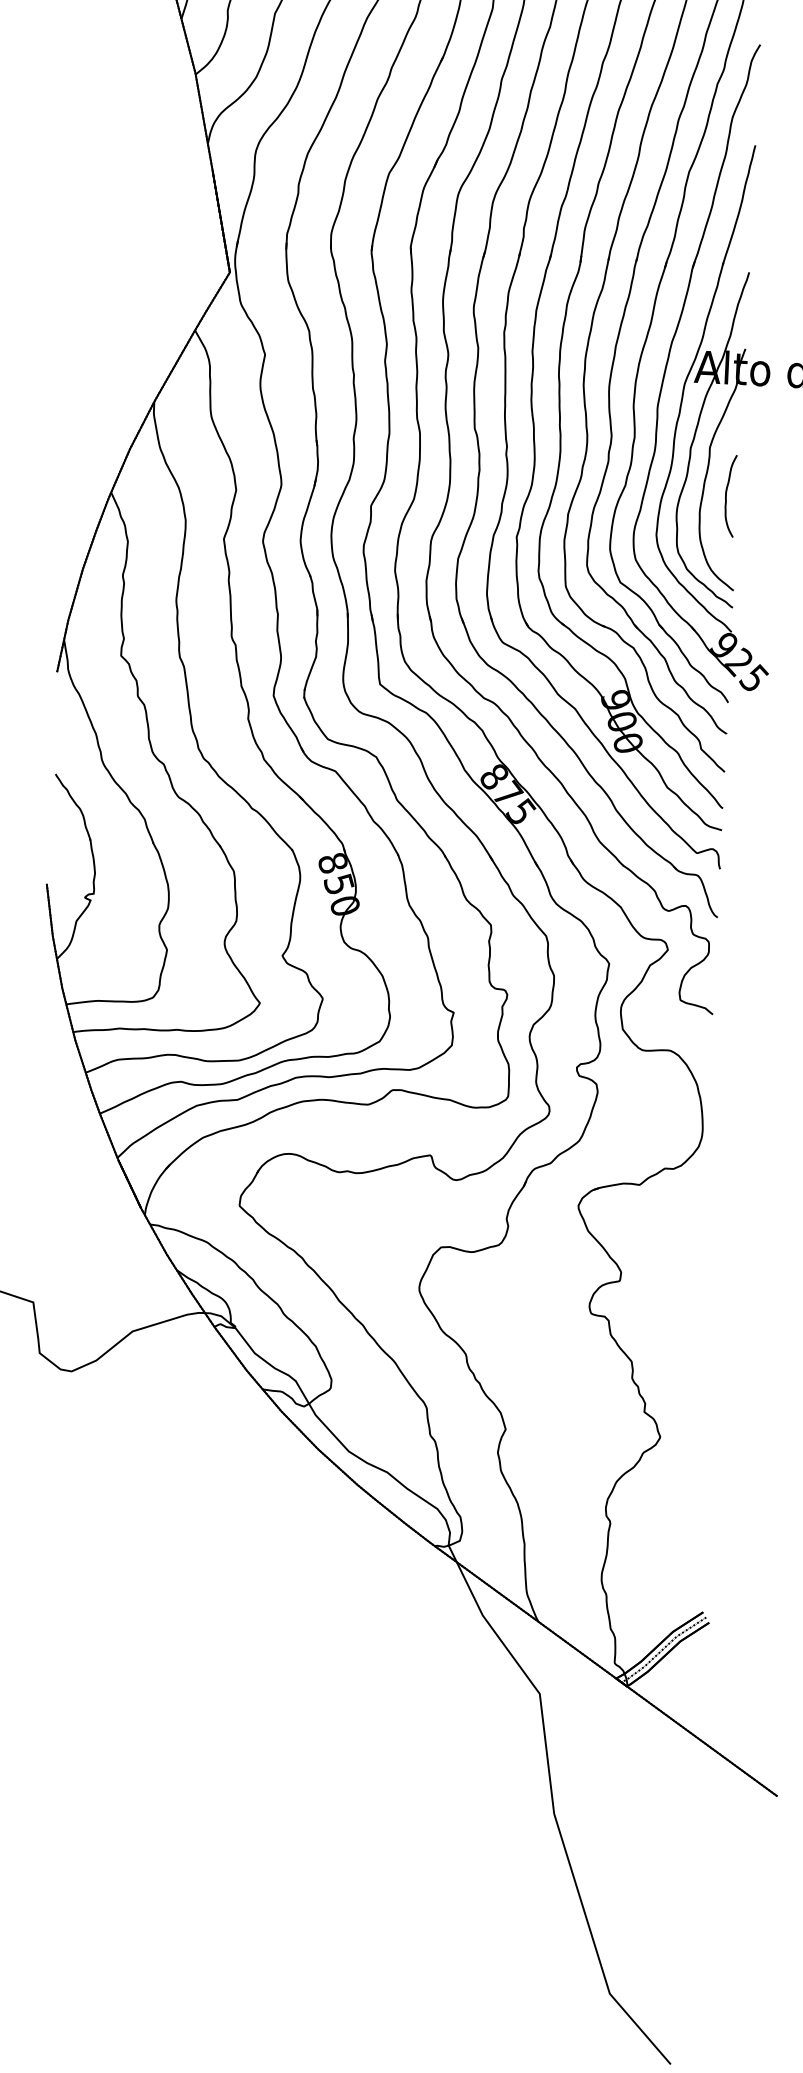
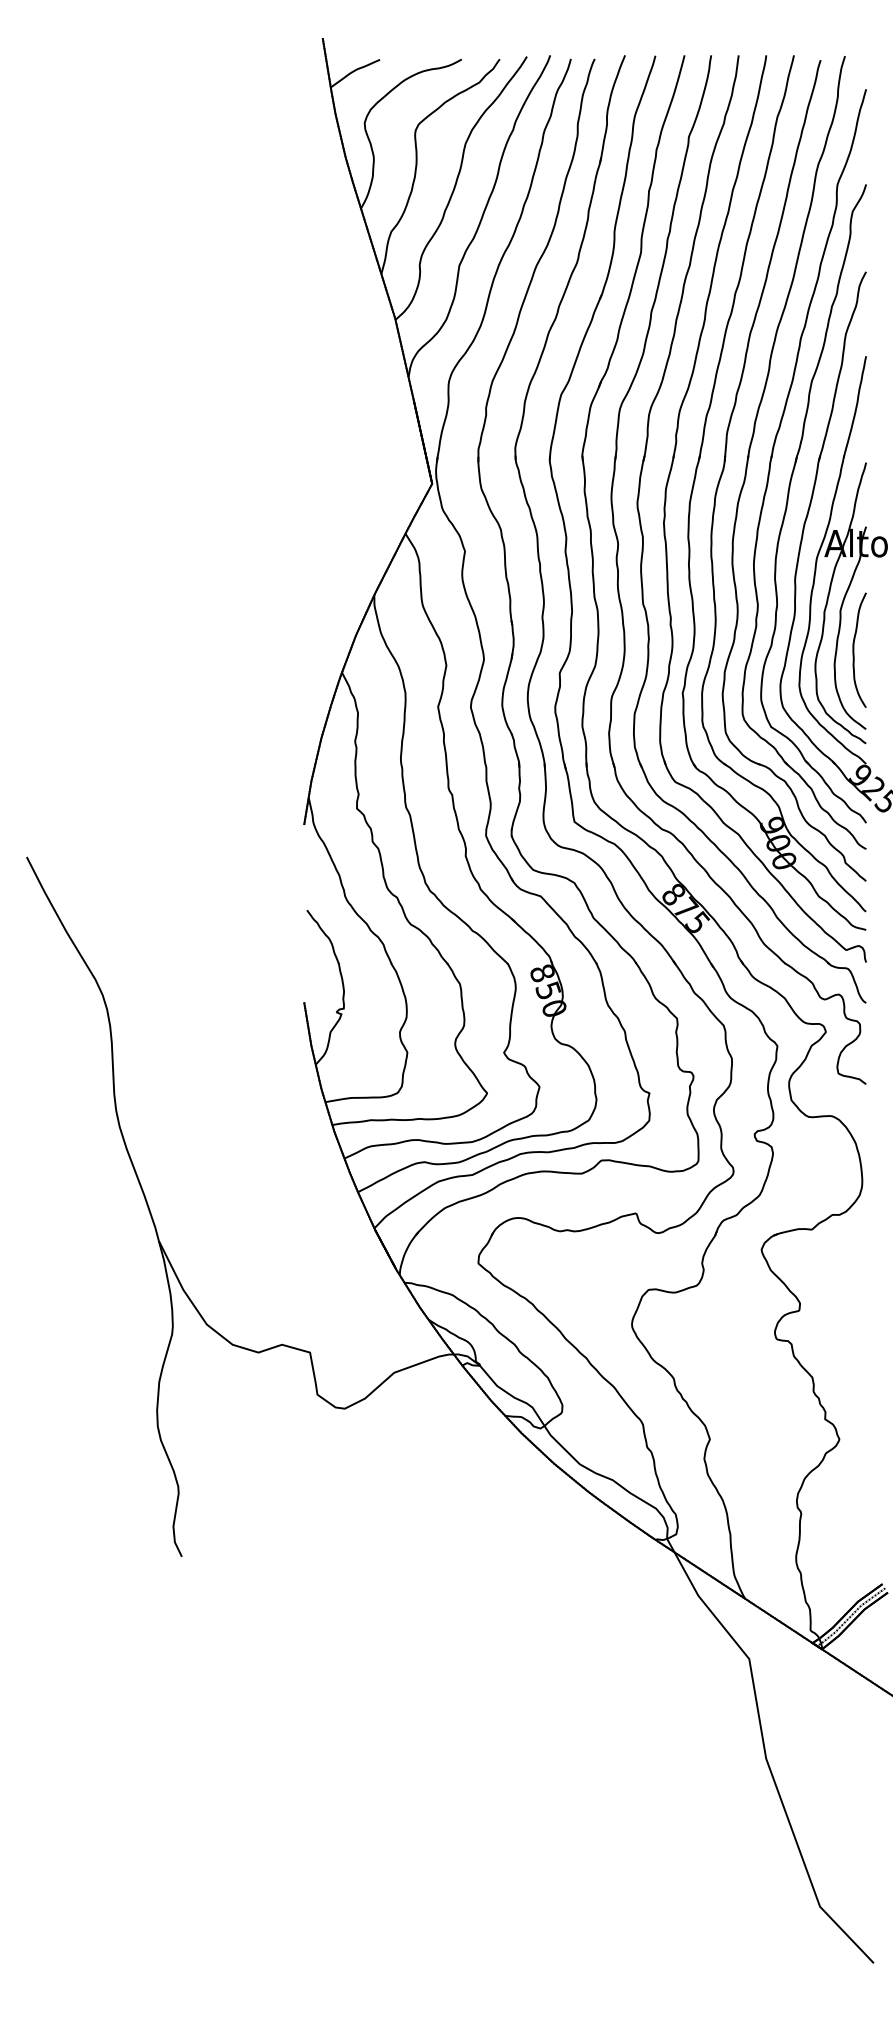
part: (730, 496) -> (859, 650), size x1.67

